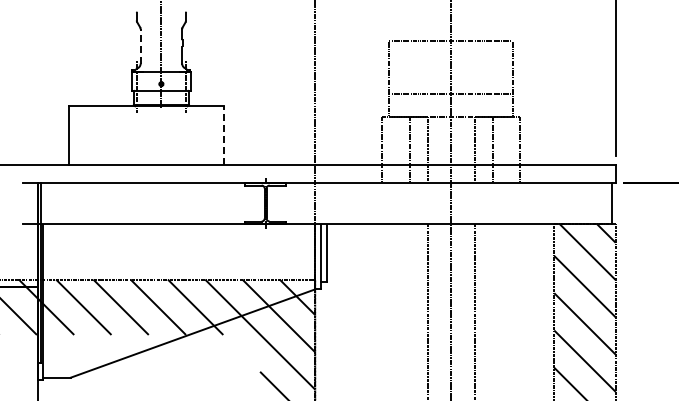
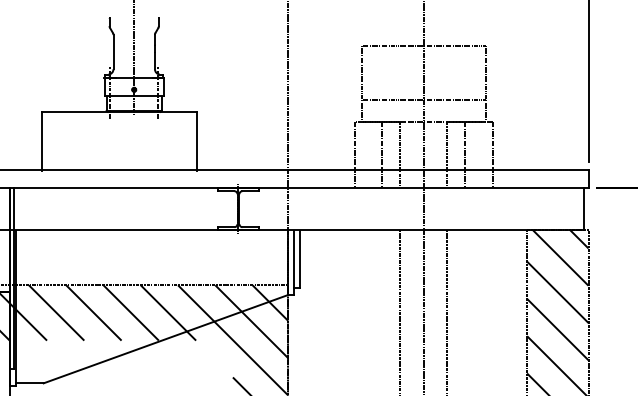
line: (140, 45) -> (113, 51), dashed -> solid
line: (223, 135) -> (196, 141), dashed -> solid

